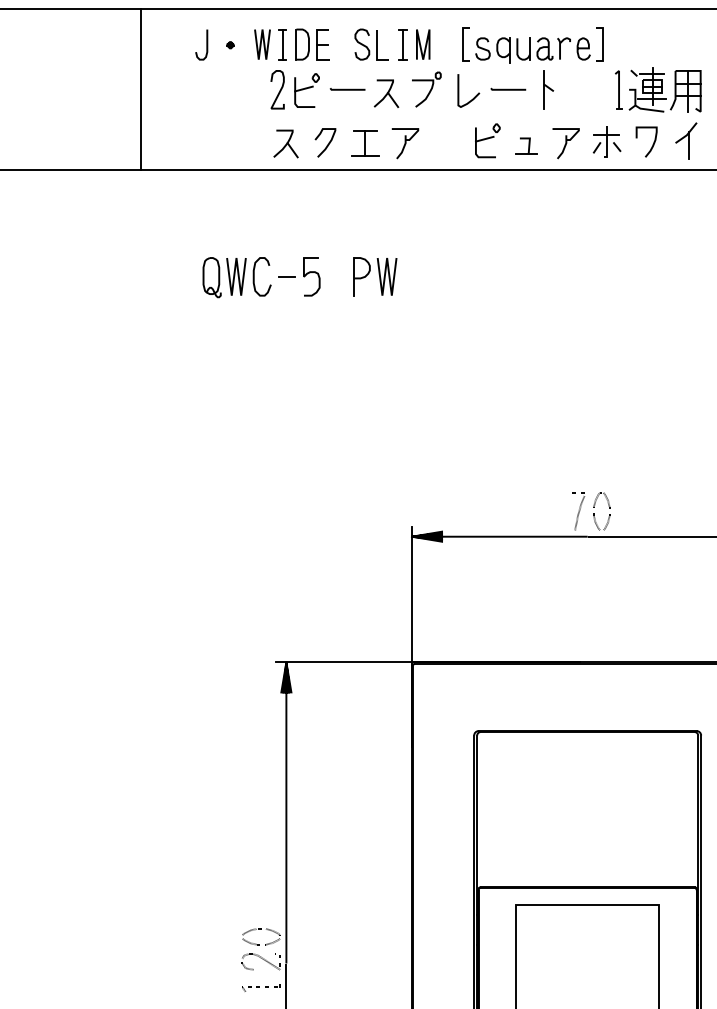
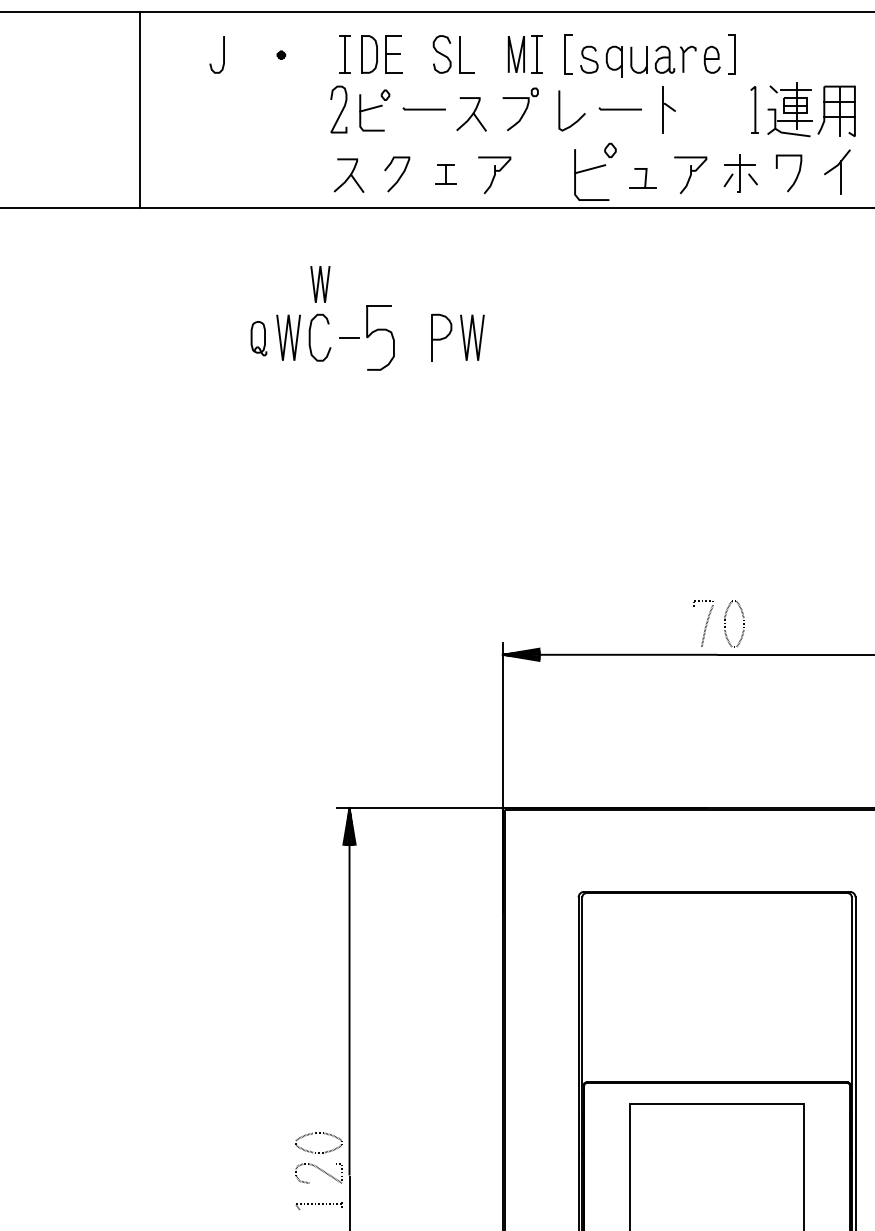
curve: (206, 44) -> (223, 54), moved
line: (263, 44) -> (321, 284), moved
part: (402, 44) -> (536, 54), moved
line: (140, 89) -> (139, 109), moved
part: (487, 140) -> (594, 171), size x1.4
part: (365, 143) -> (445, 174), size x0.6
part: (311, 276) -> (380, 337), size x1.4
part: (211, 277) -> (258, 338), size x0.7

